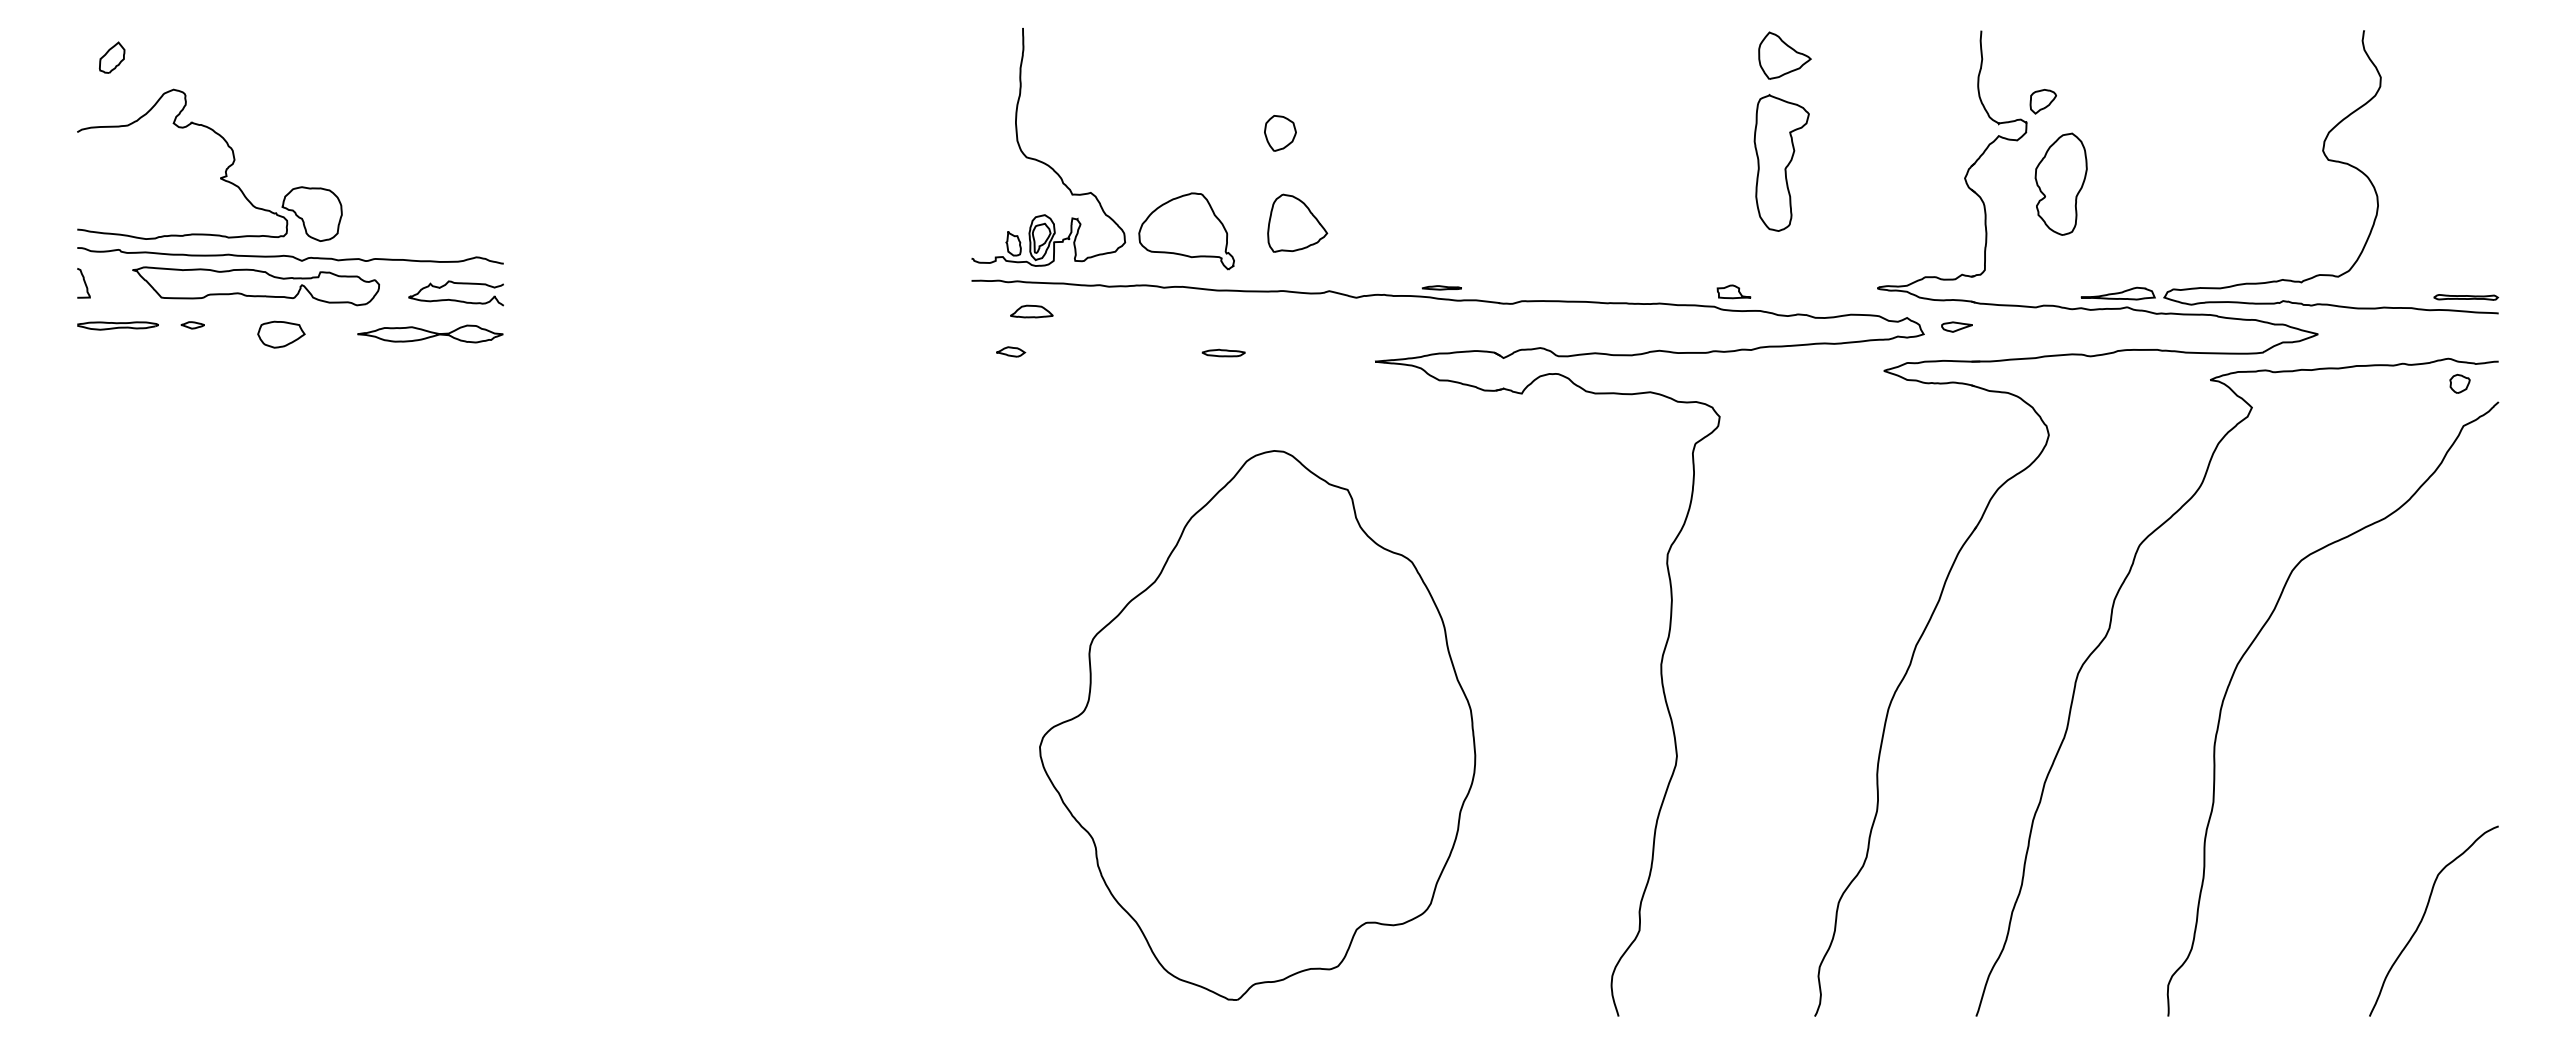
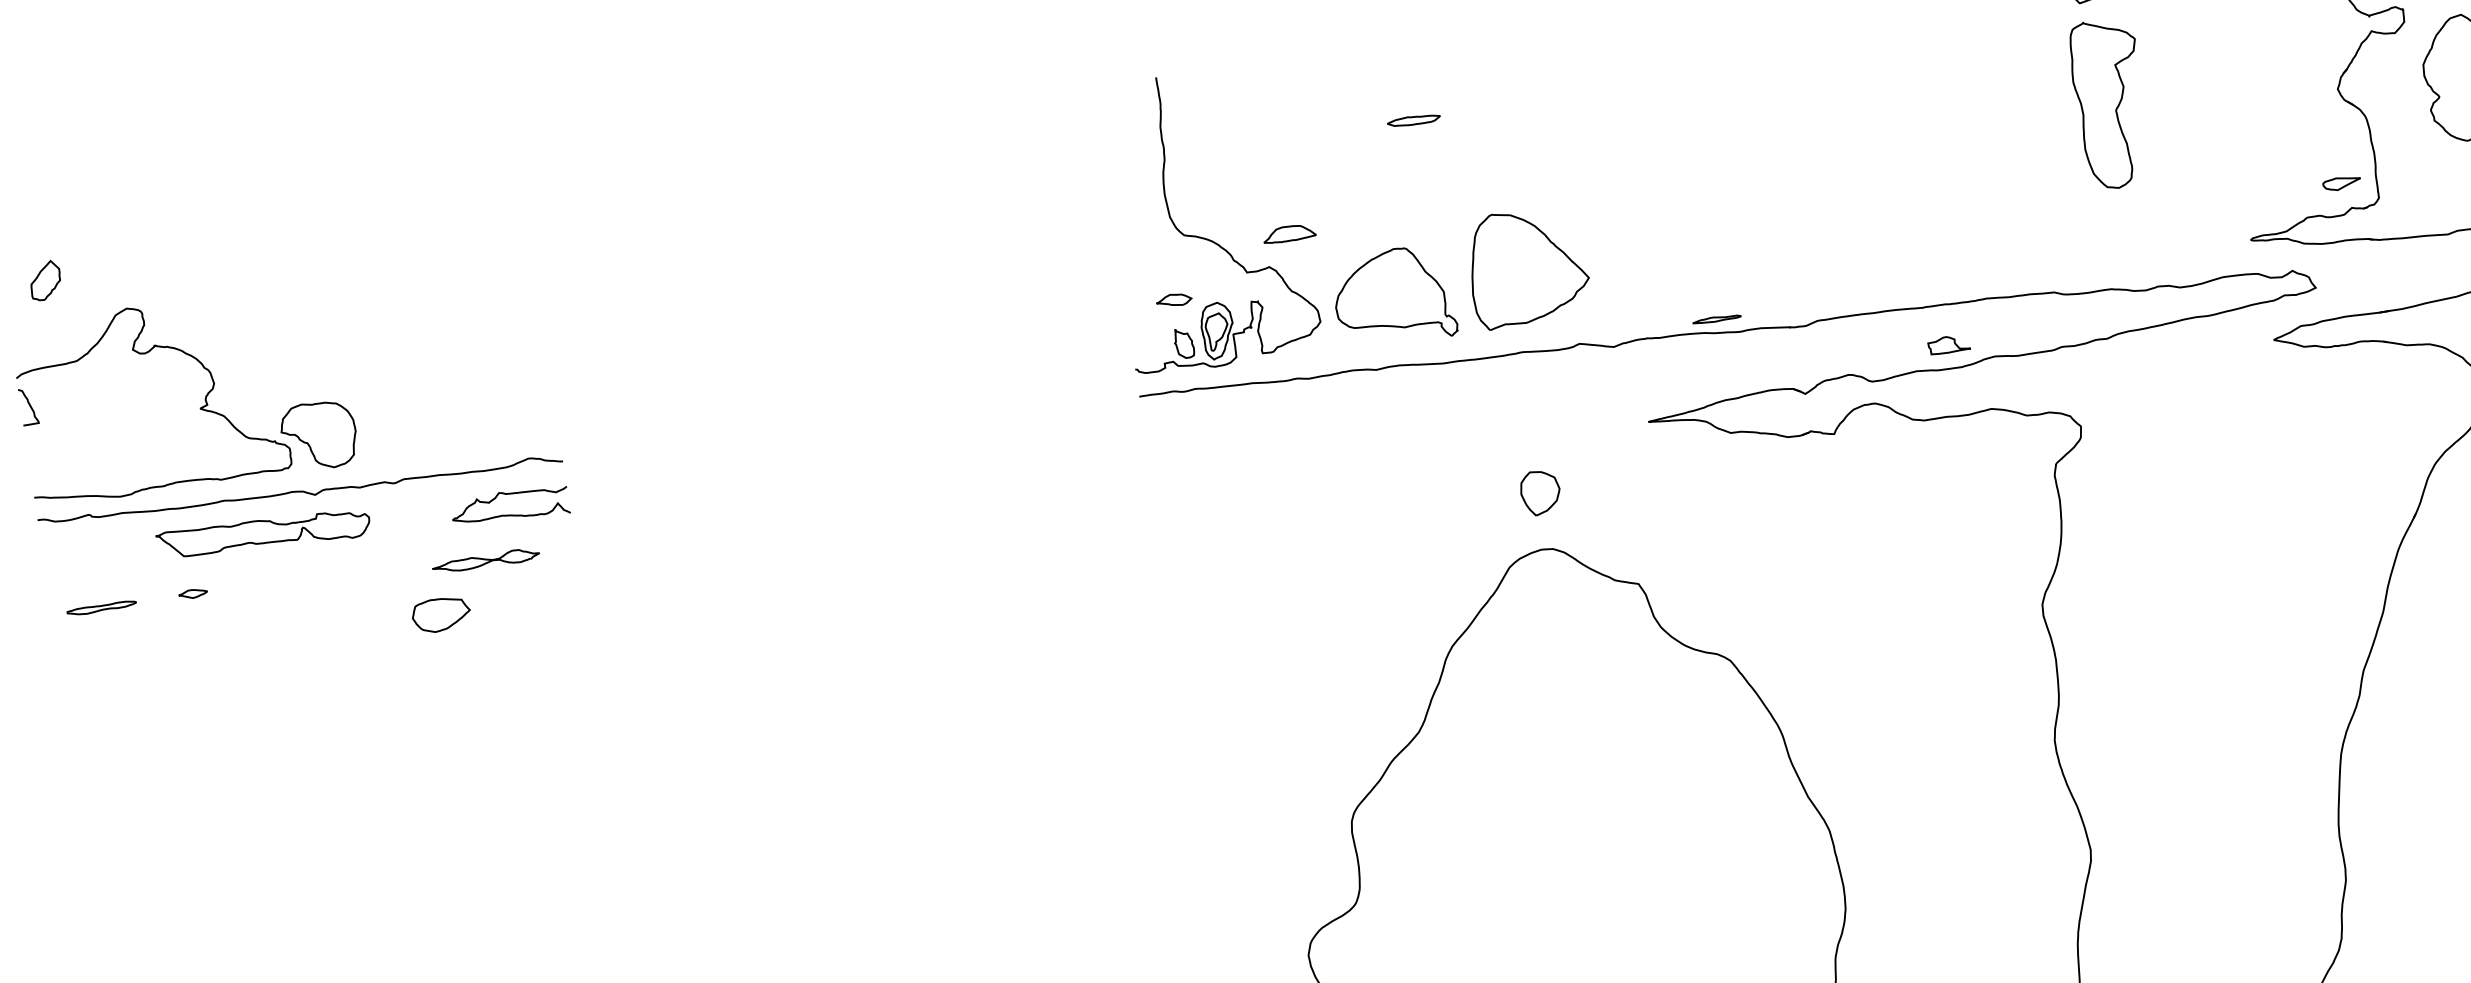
part: (1280, 133) -> (1540, 492), moved
part: (1297, 222) -> (1528, 265), size x1.6
curve: (84, 283) -> (29, 406), moved
part: (255, 286) -> (262, 534), size x0.7
part: (1733, 291) -> (1948, 344), moved
part: (1031, 311) -> (1289, 233), moved
part: (117, 325) -> (101, 607), size x0.7
part: (1956, 326) -> (2341, 182), moved
part: (430, 333) -> (486, 560), size x0.6
part: (281, 334) -> (441, 614), moved
part: (1011, 351) -> (1174, 299), moved
part: (1223, 352) -> (1413, 119), moved

